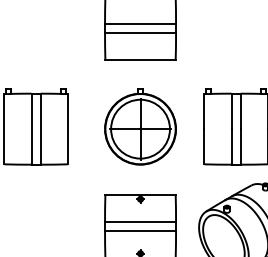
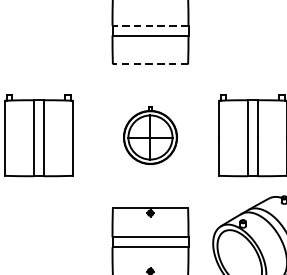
line: (140, 24) -> (150, 26), solid -> dashed
line: (140, 60) -> (150, 64), solid -> dashed
part: (140, 126) -> (150, 135), size x0.7

